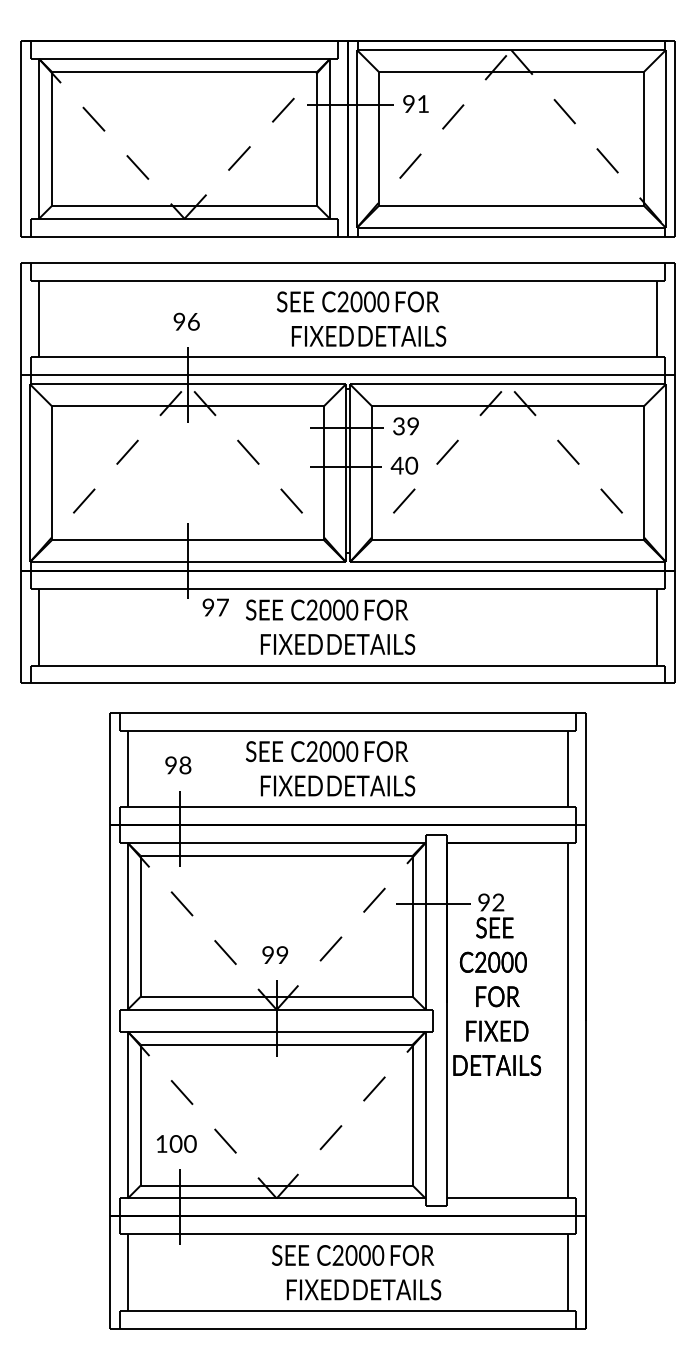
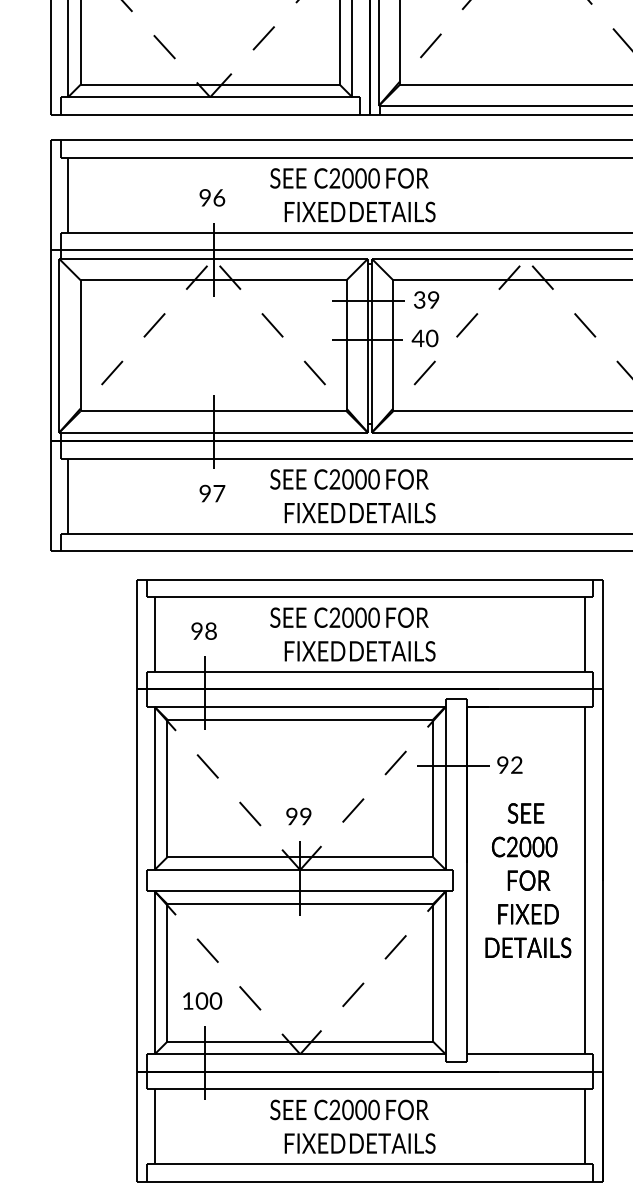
text: (361, 318) -> (352, 194), moved
text: (215, 607) -> (212, 493), moved
text: (497, 996) -> (528, 880), moved
text: (356, 1272) -> (352, 1126), moved

